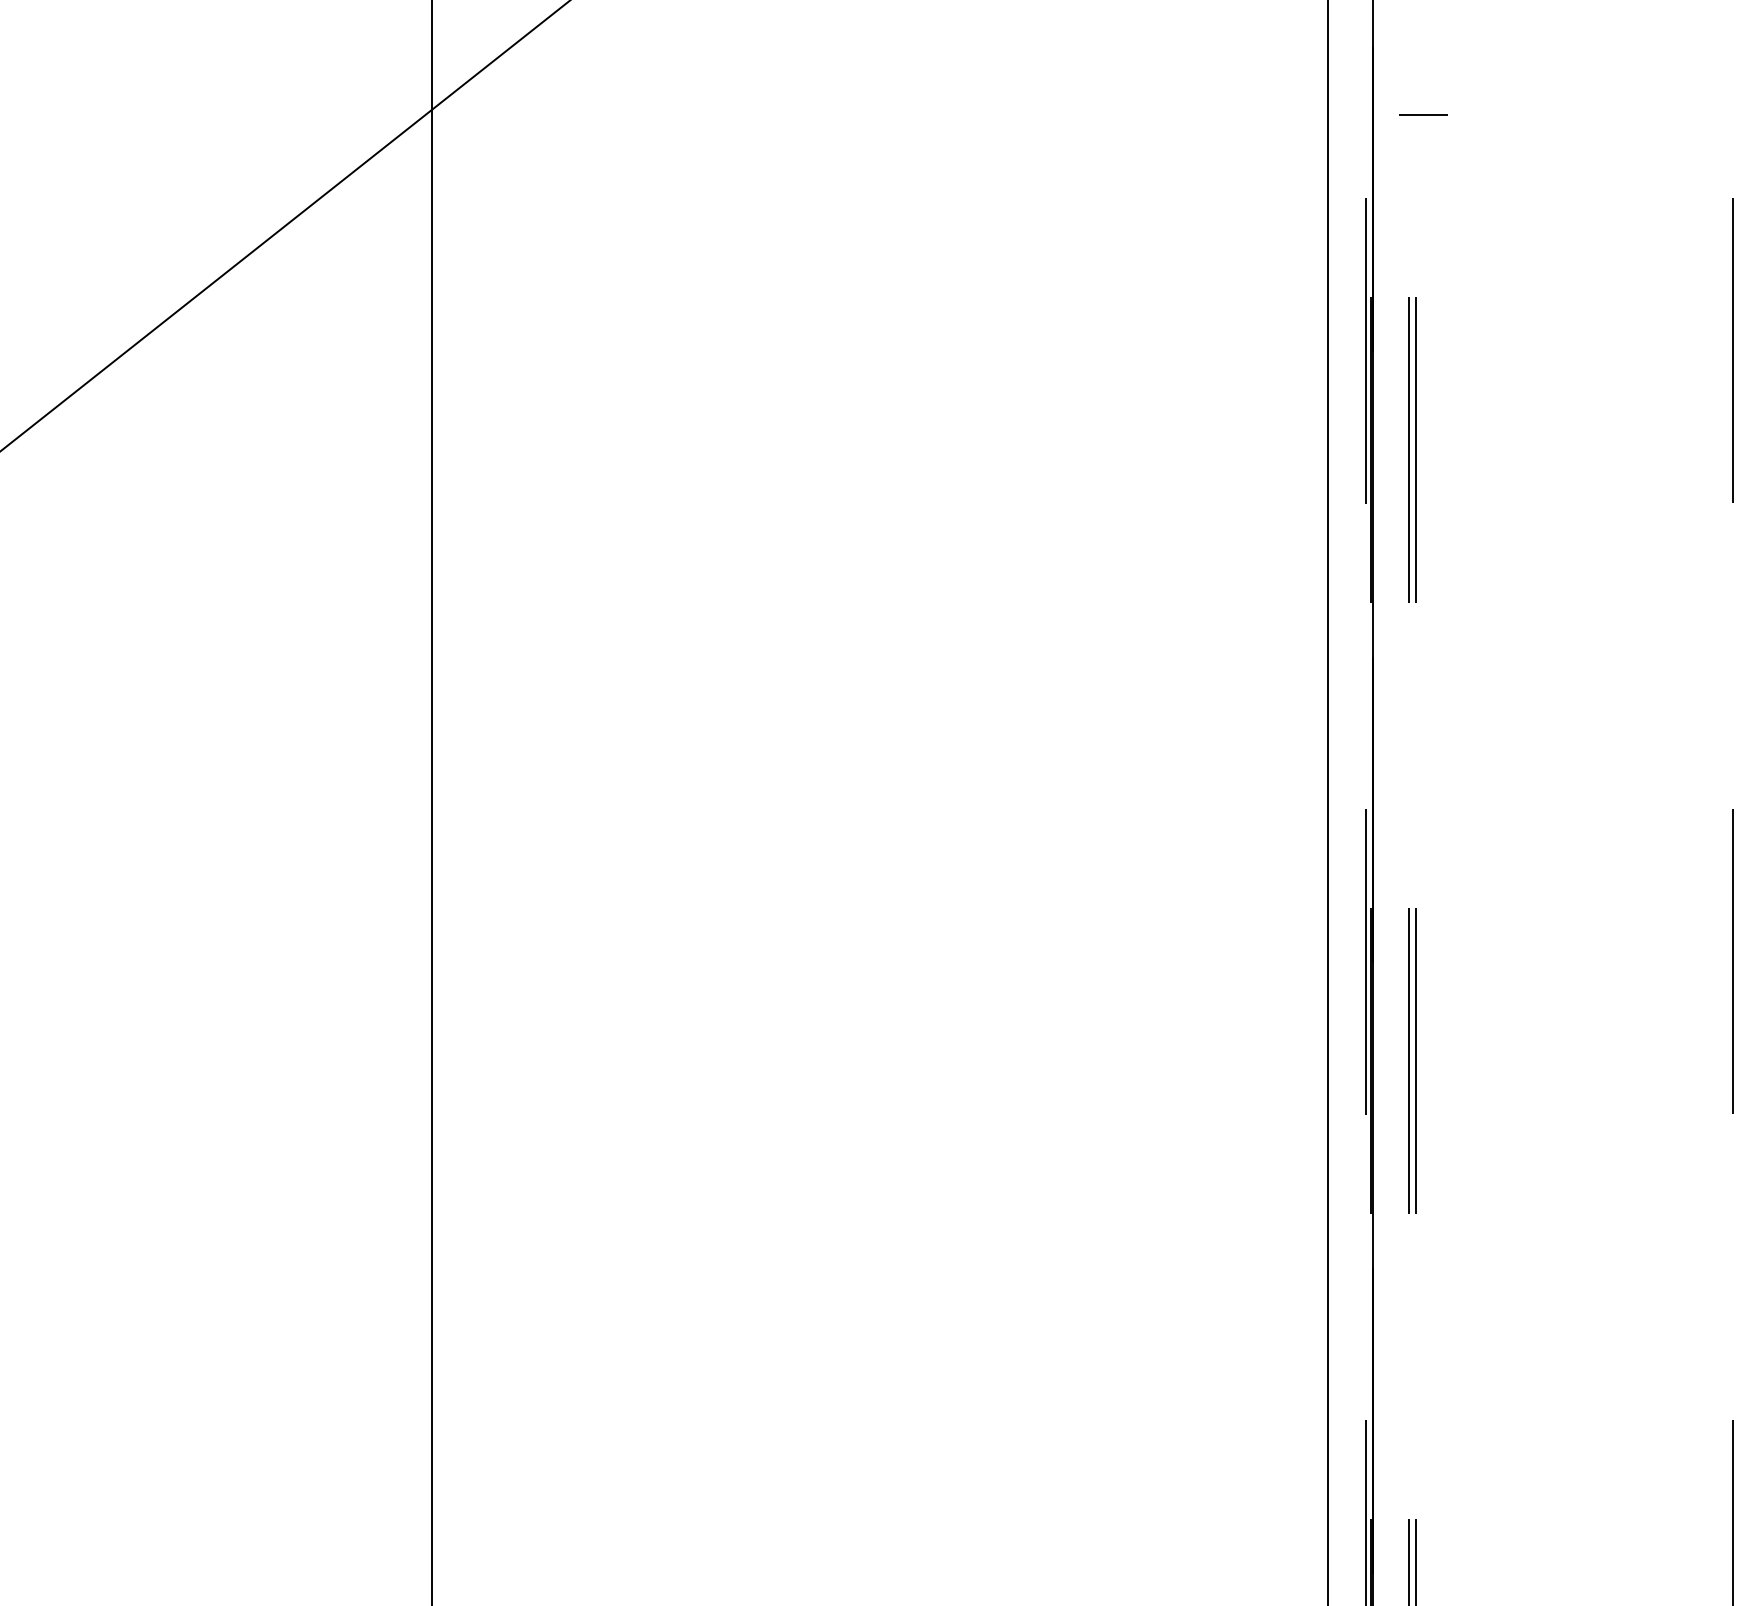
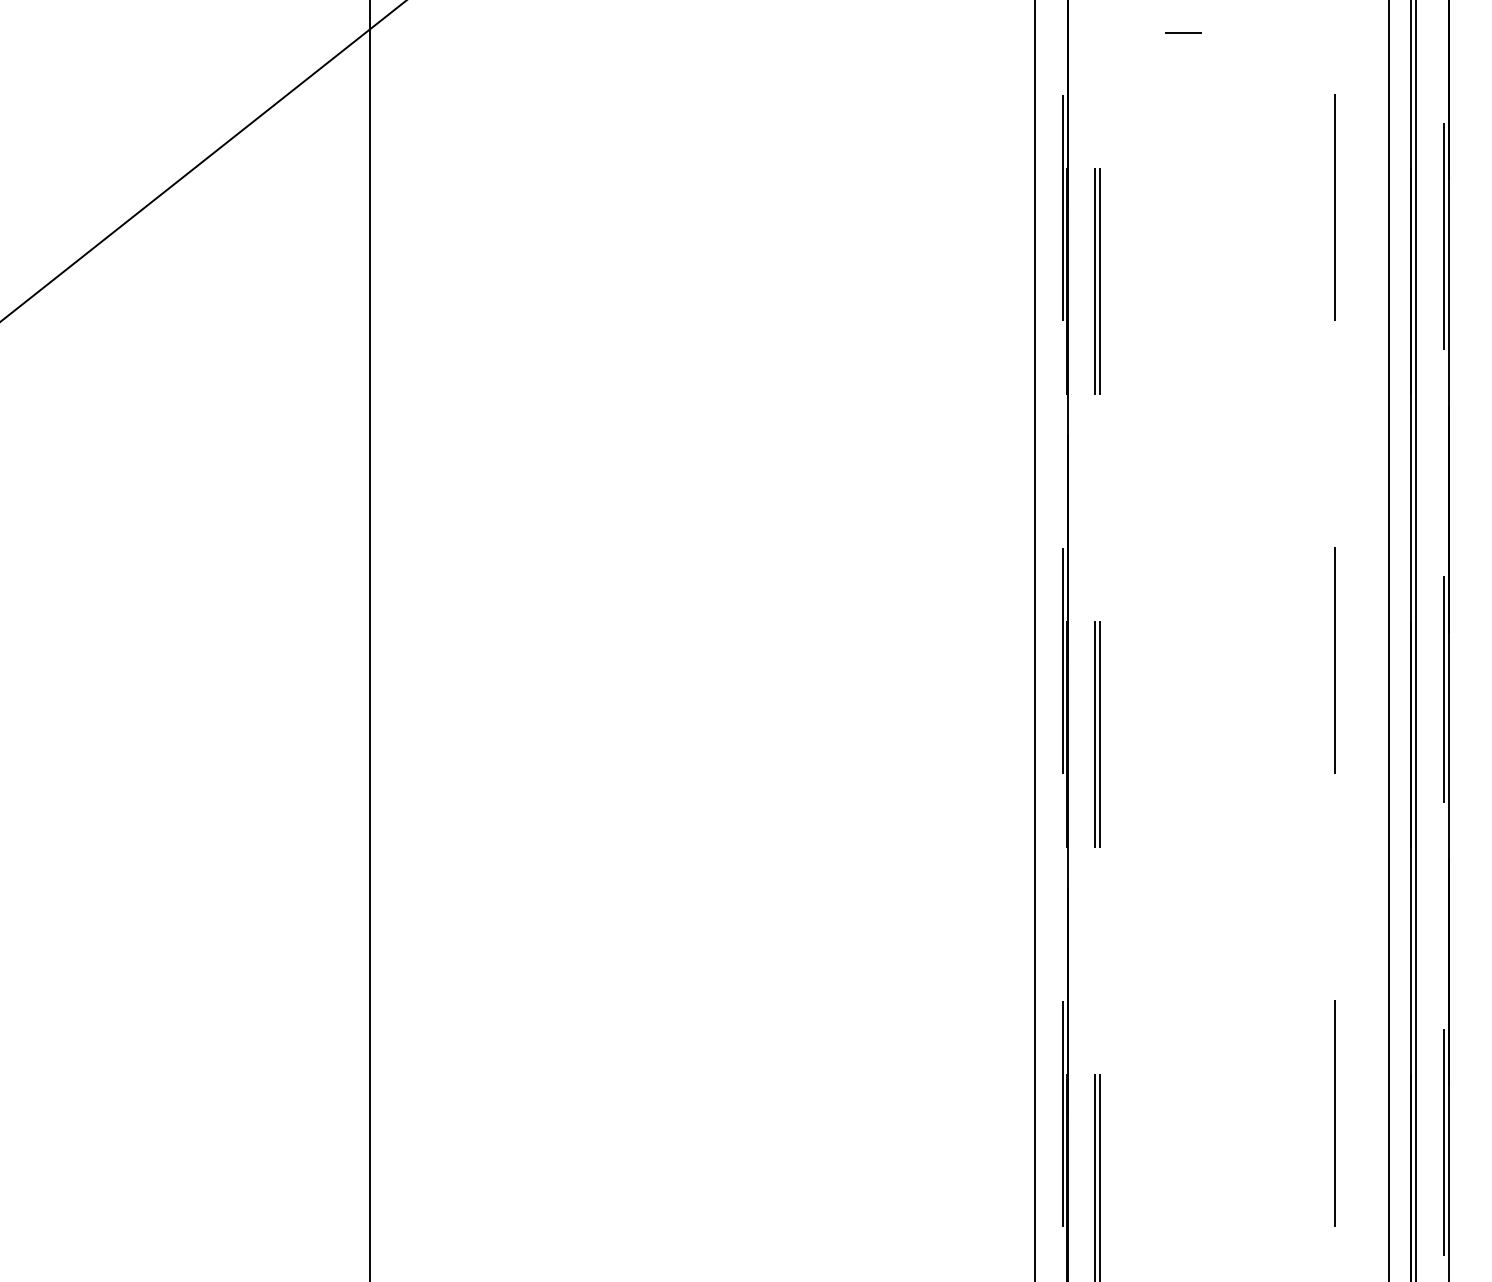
line: (1423, 114) -> (1183, 32), moved

